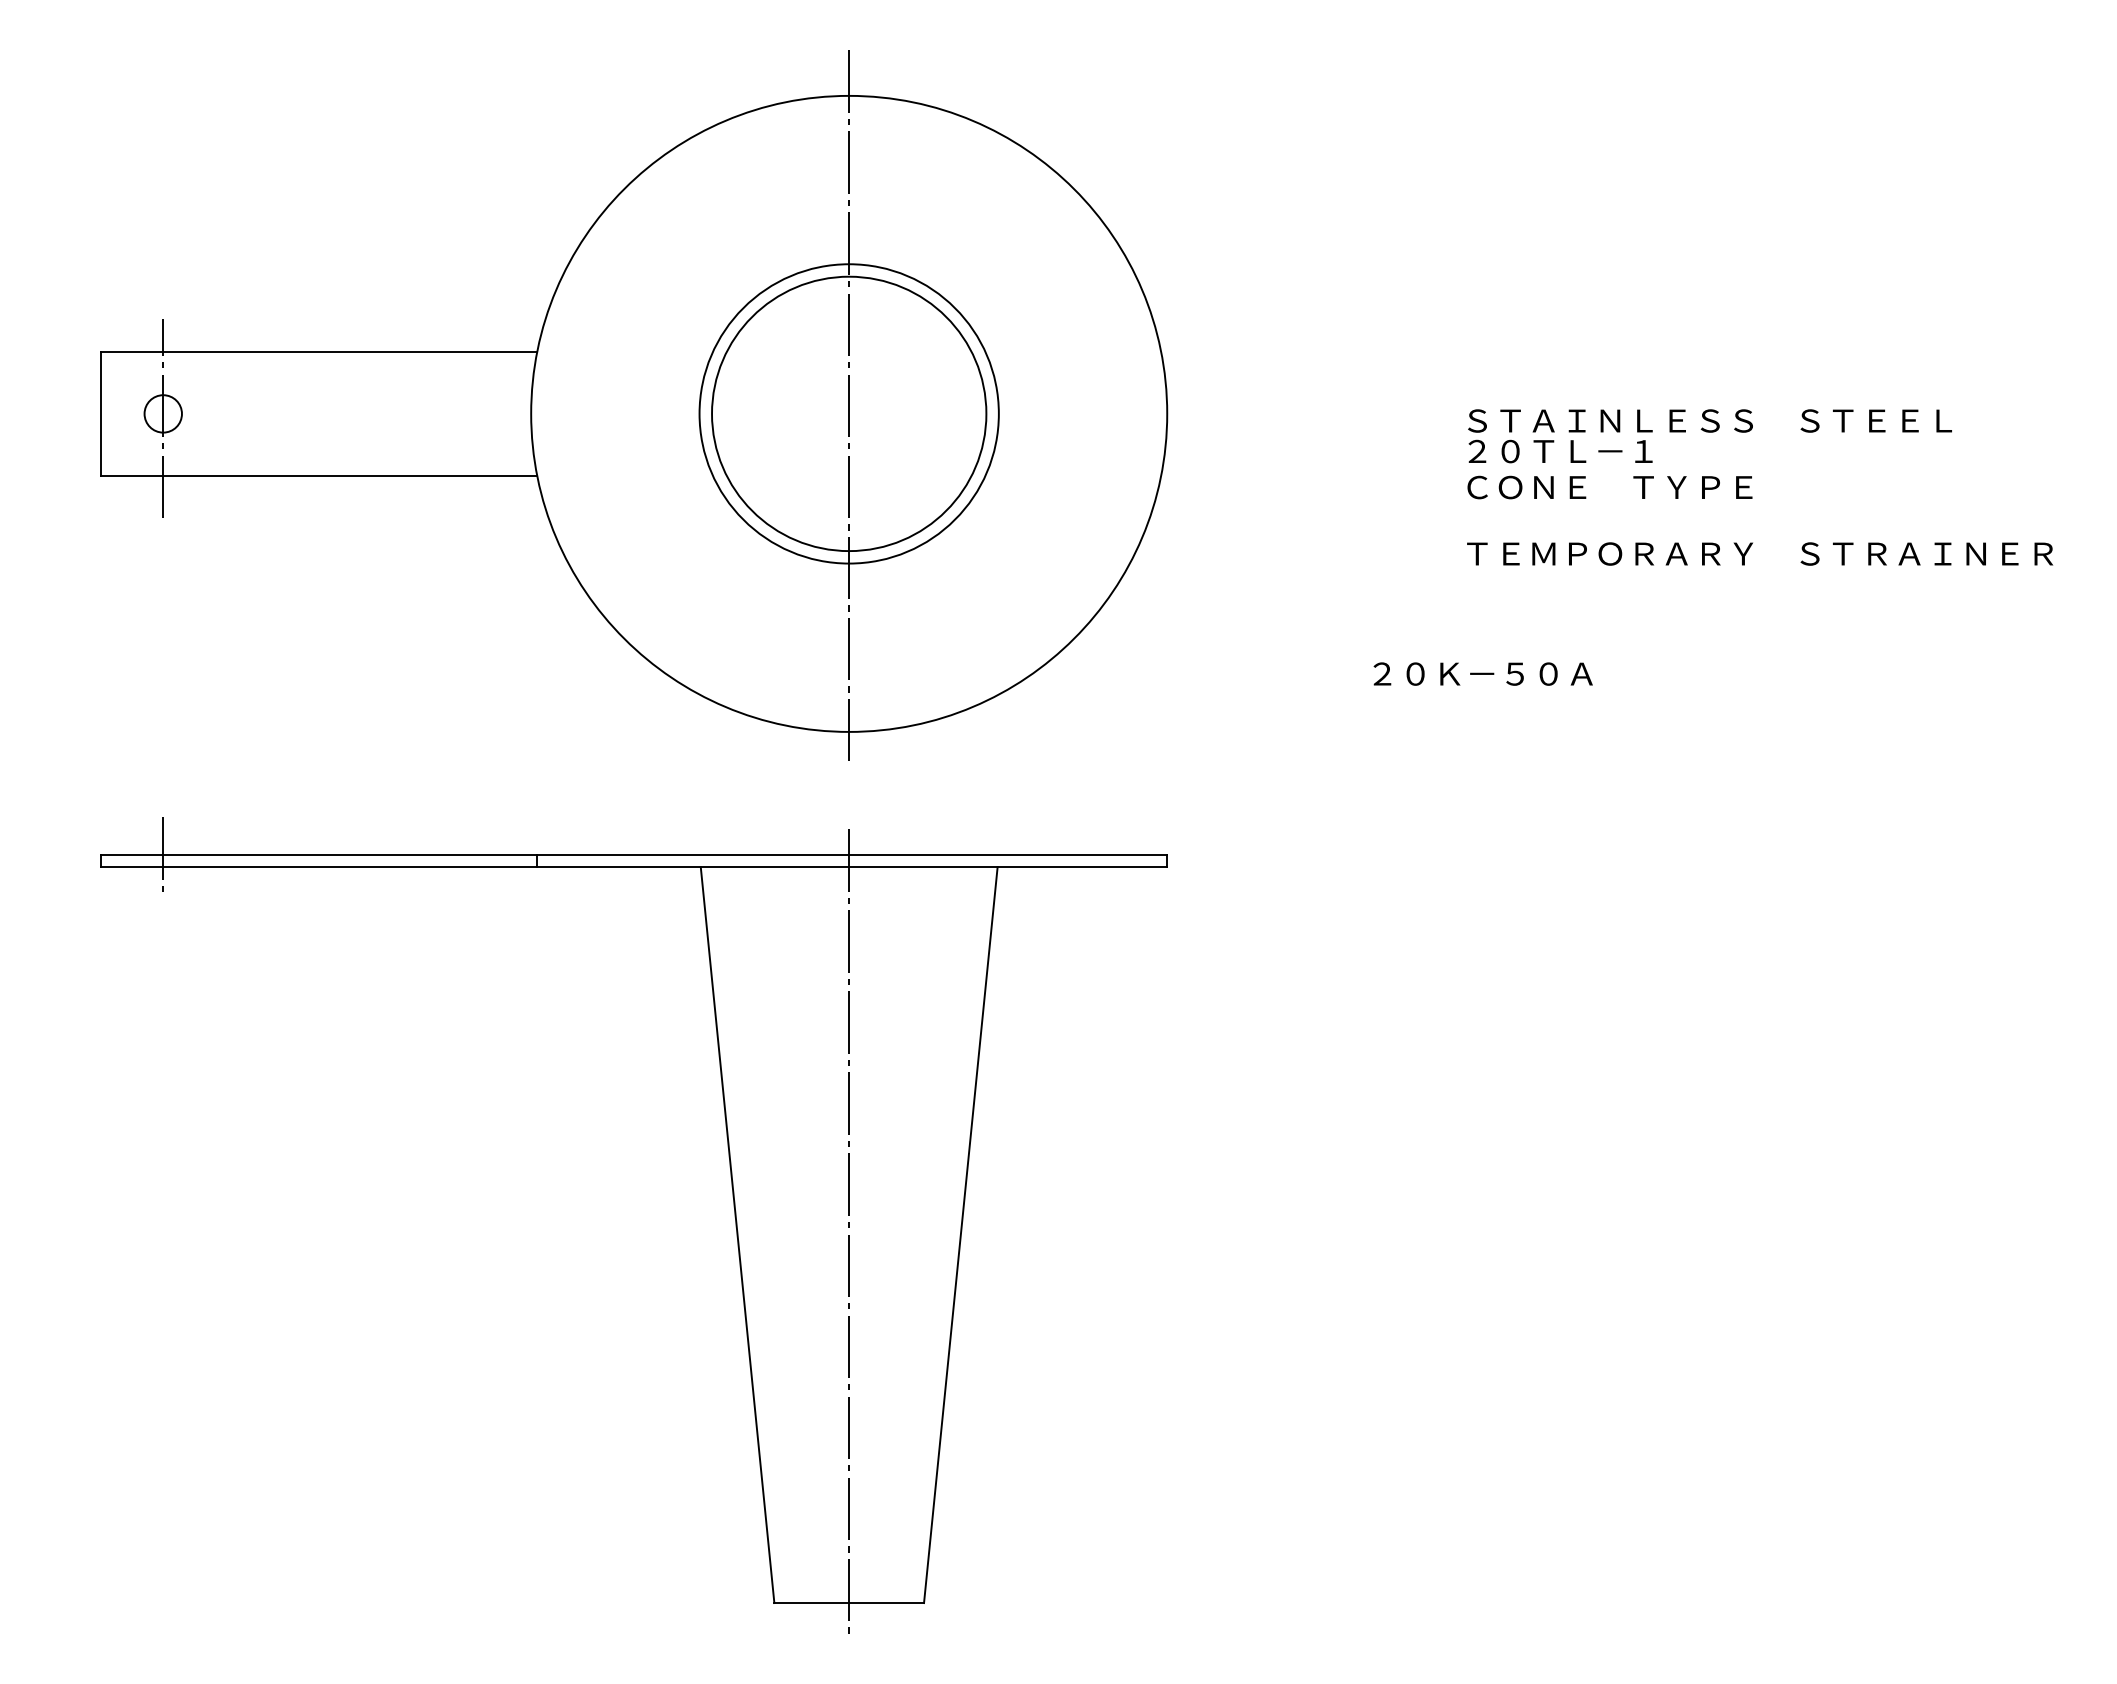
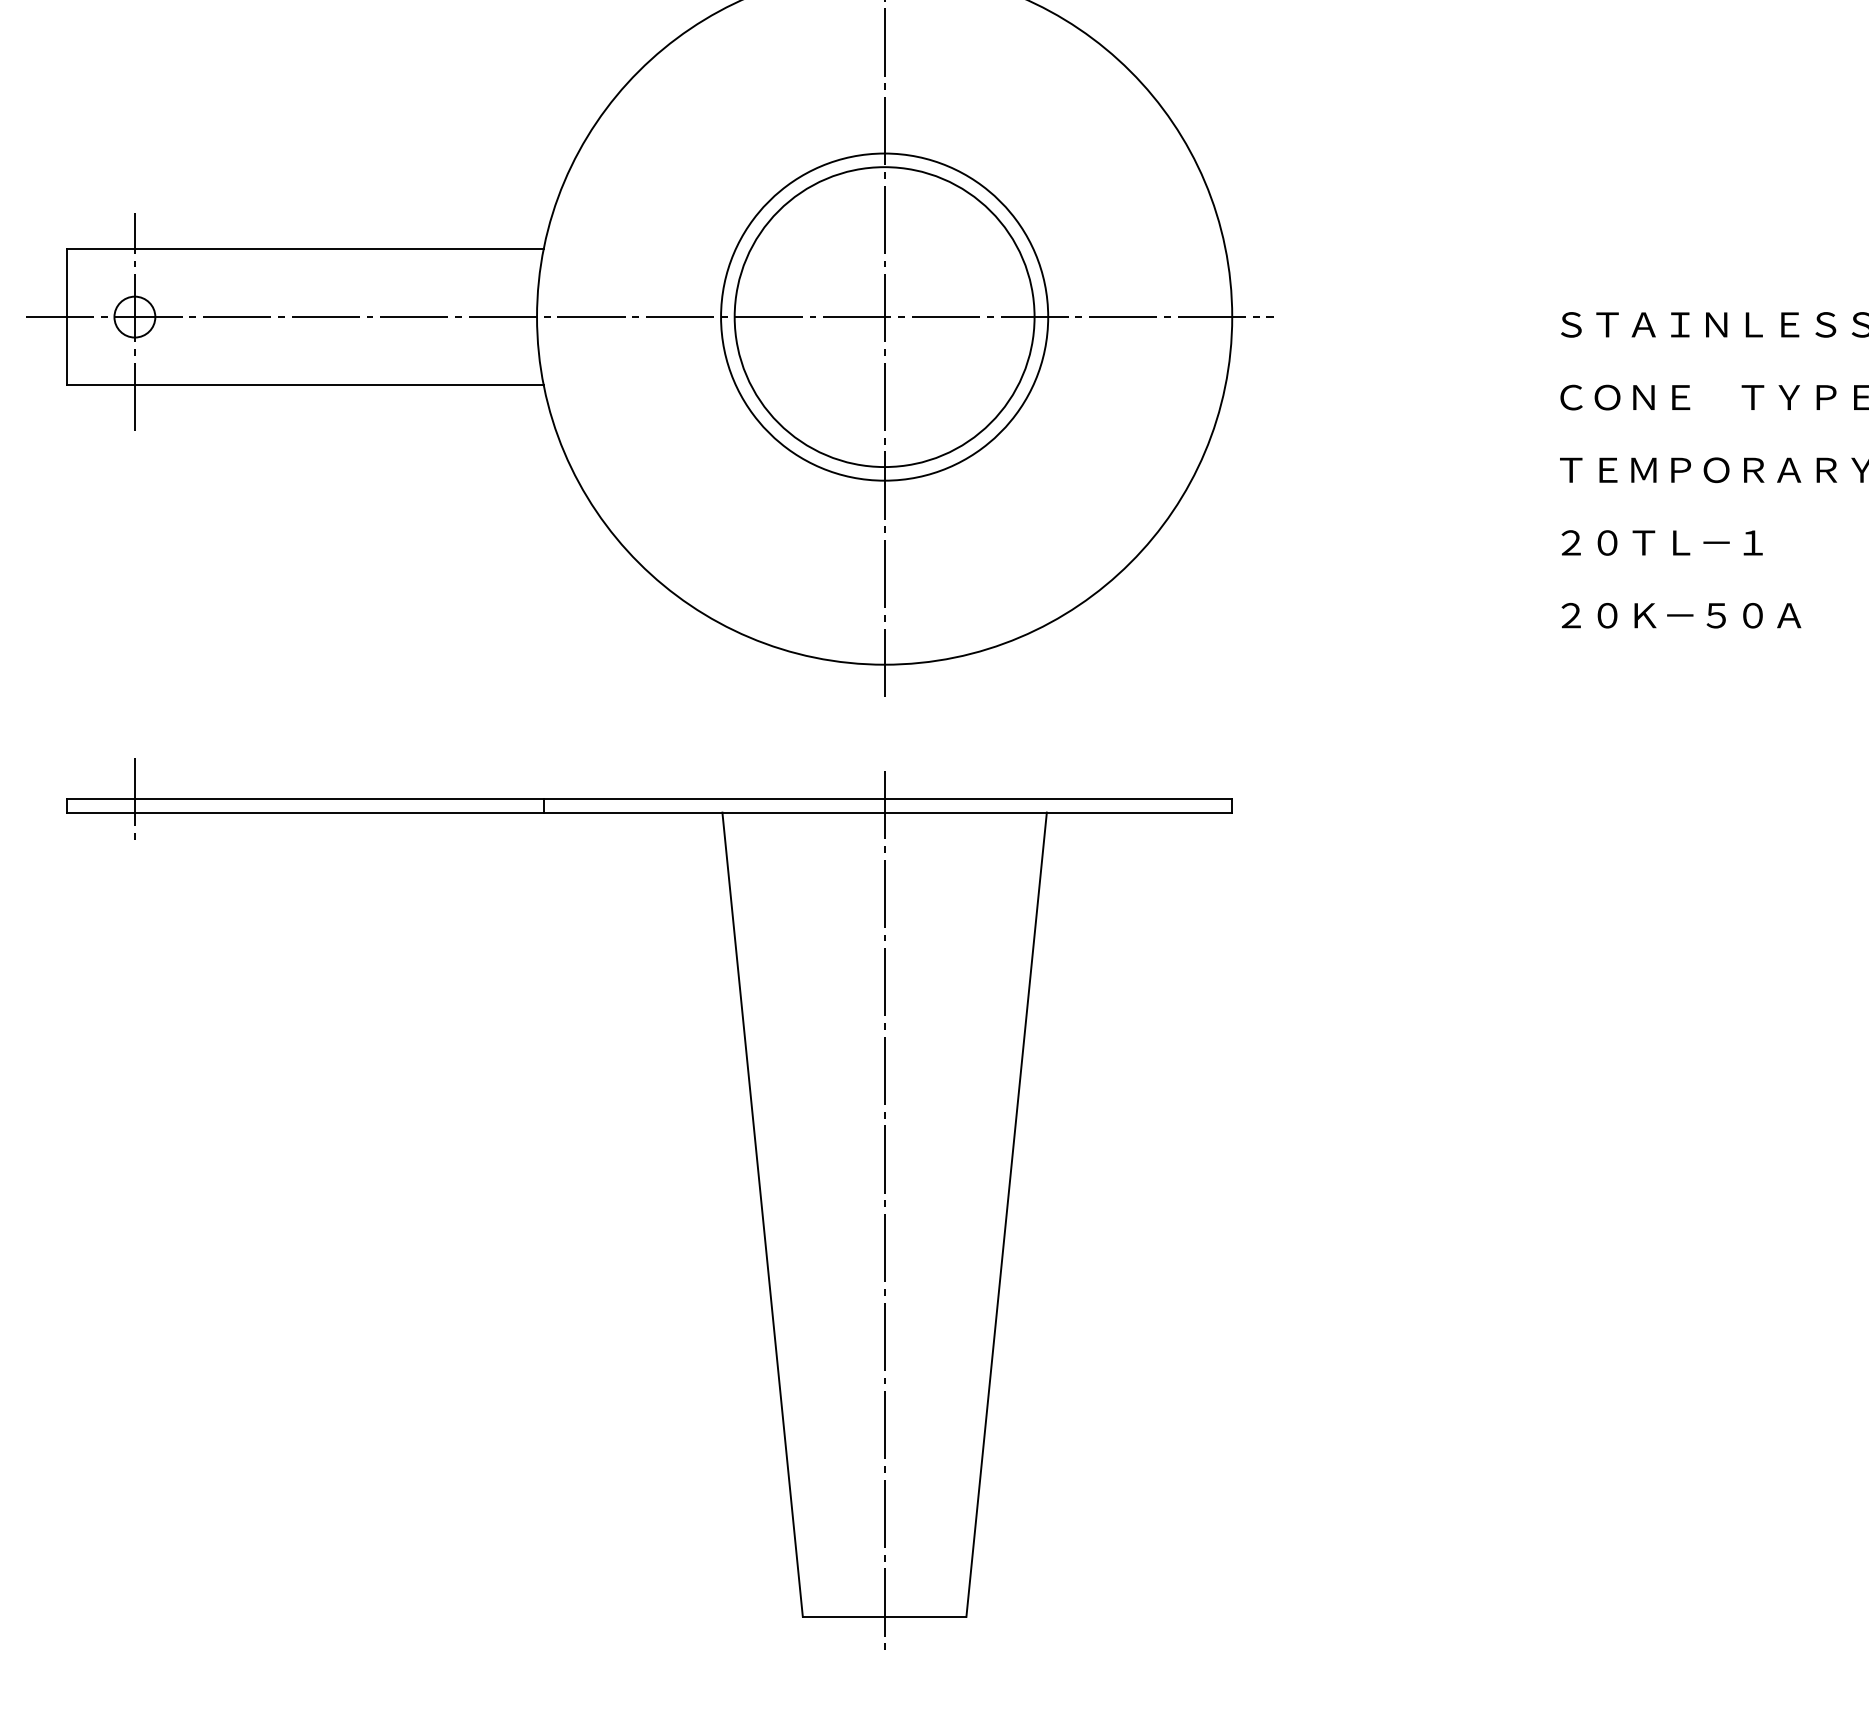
line: (634, 413) -> (649, 316), added
text: (1560, 451) -> (1662, 542), moved
text: (1482, 673) -> (1680, 615), moved

